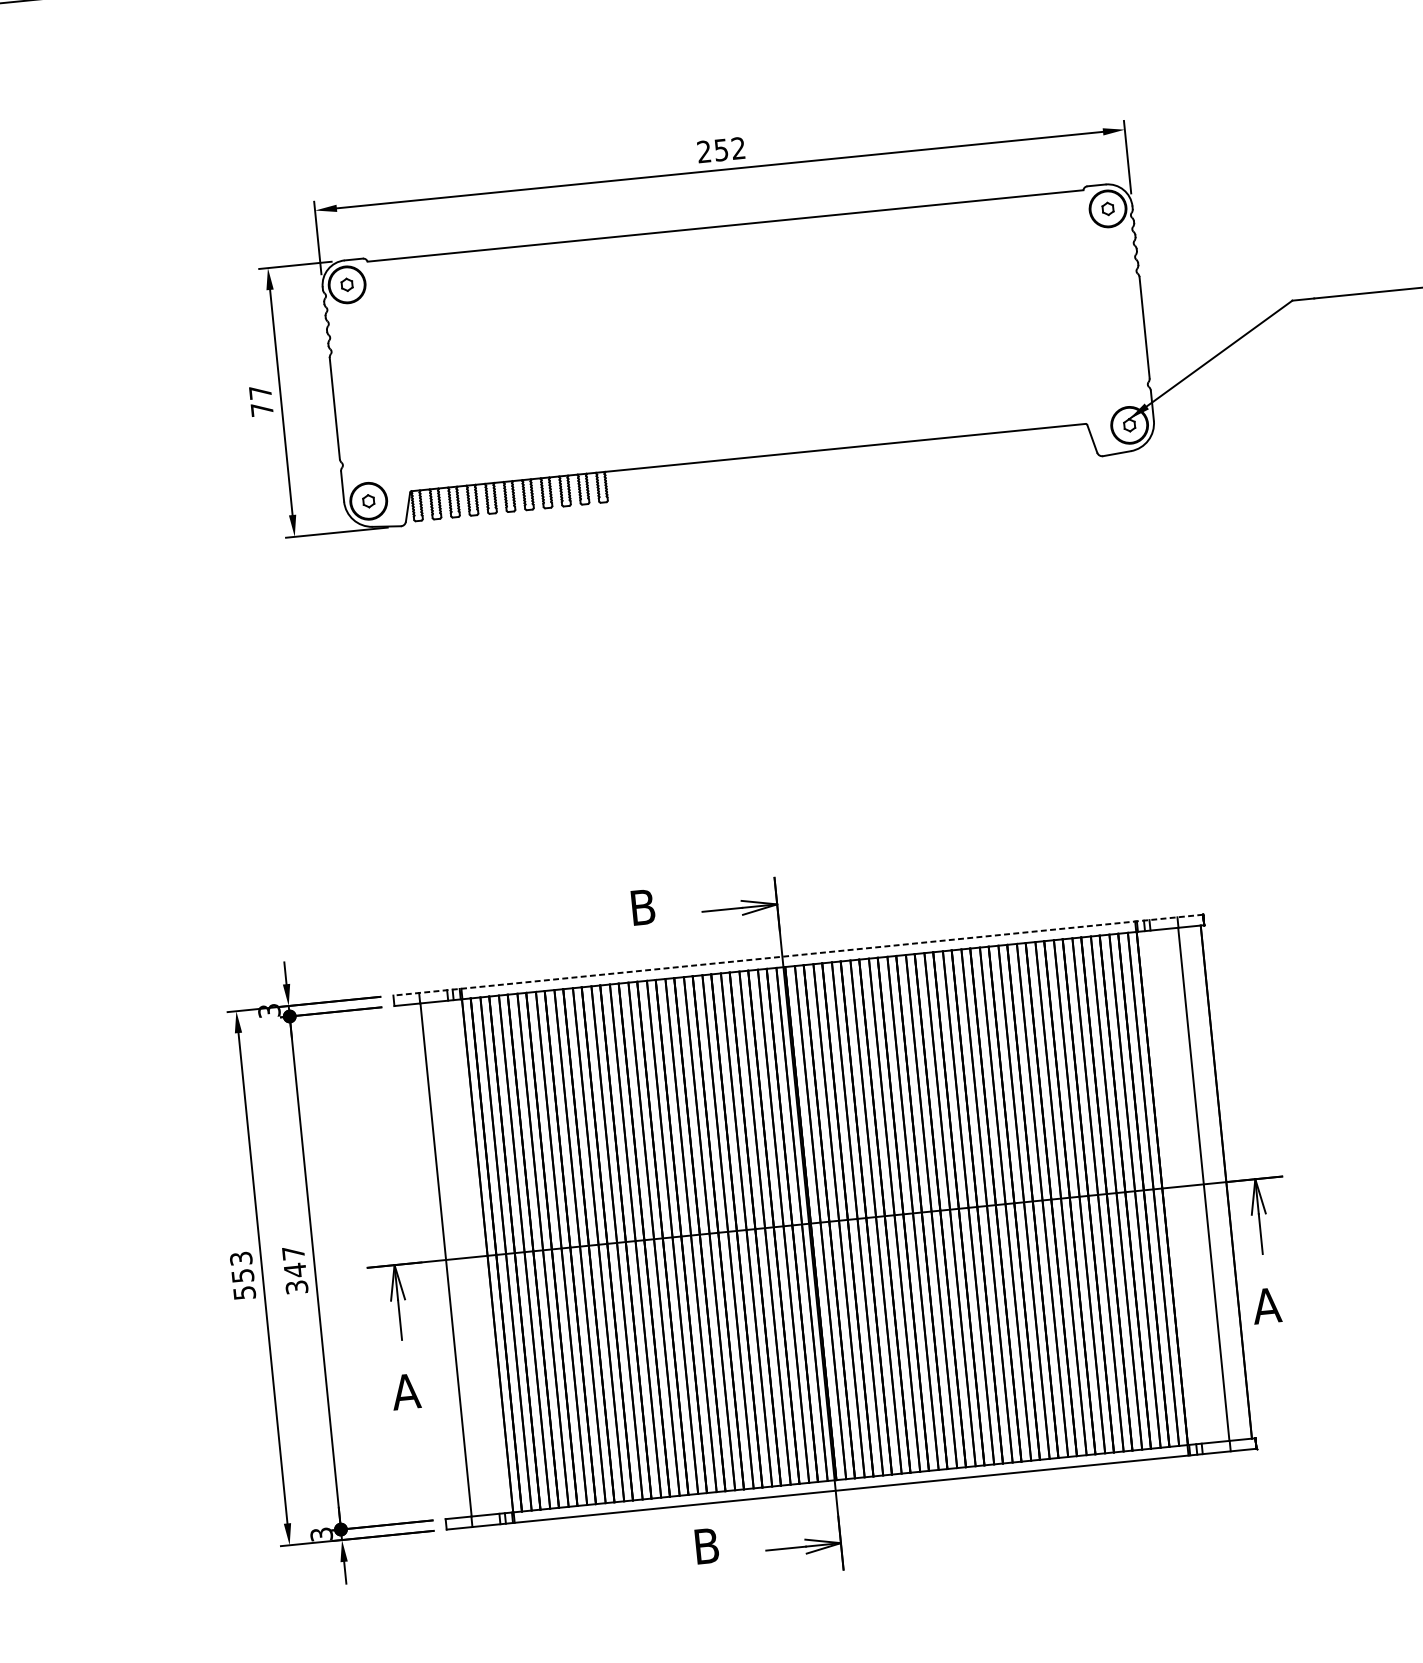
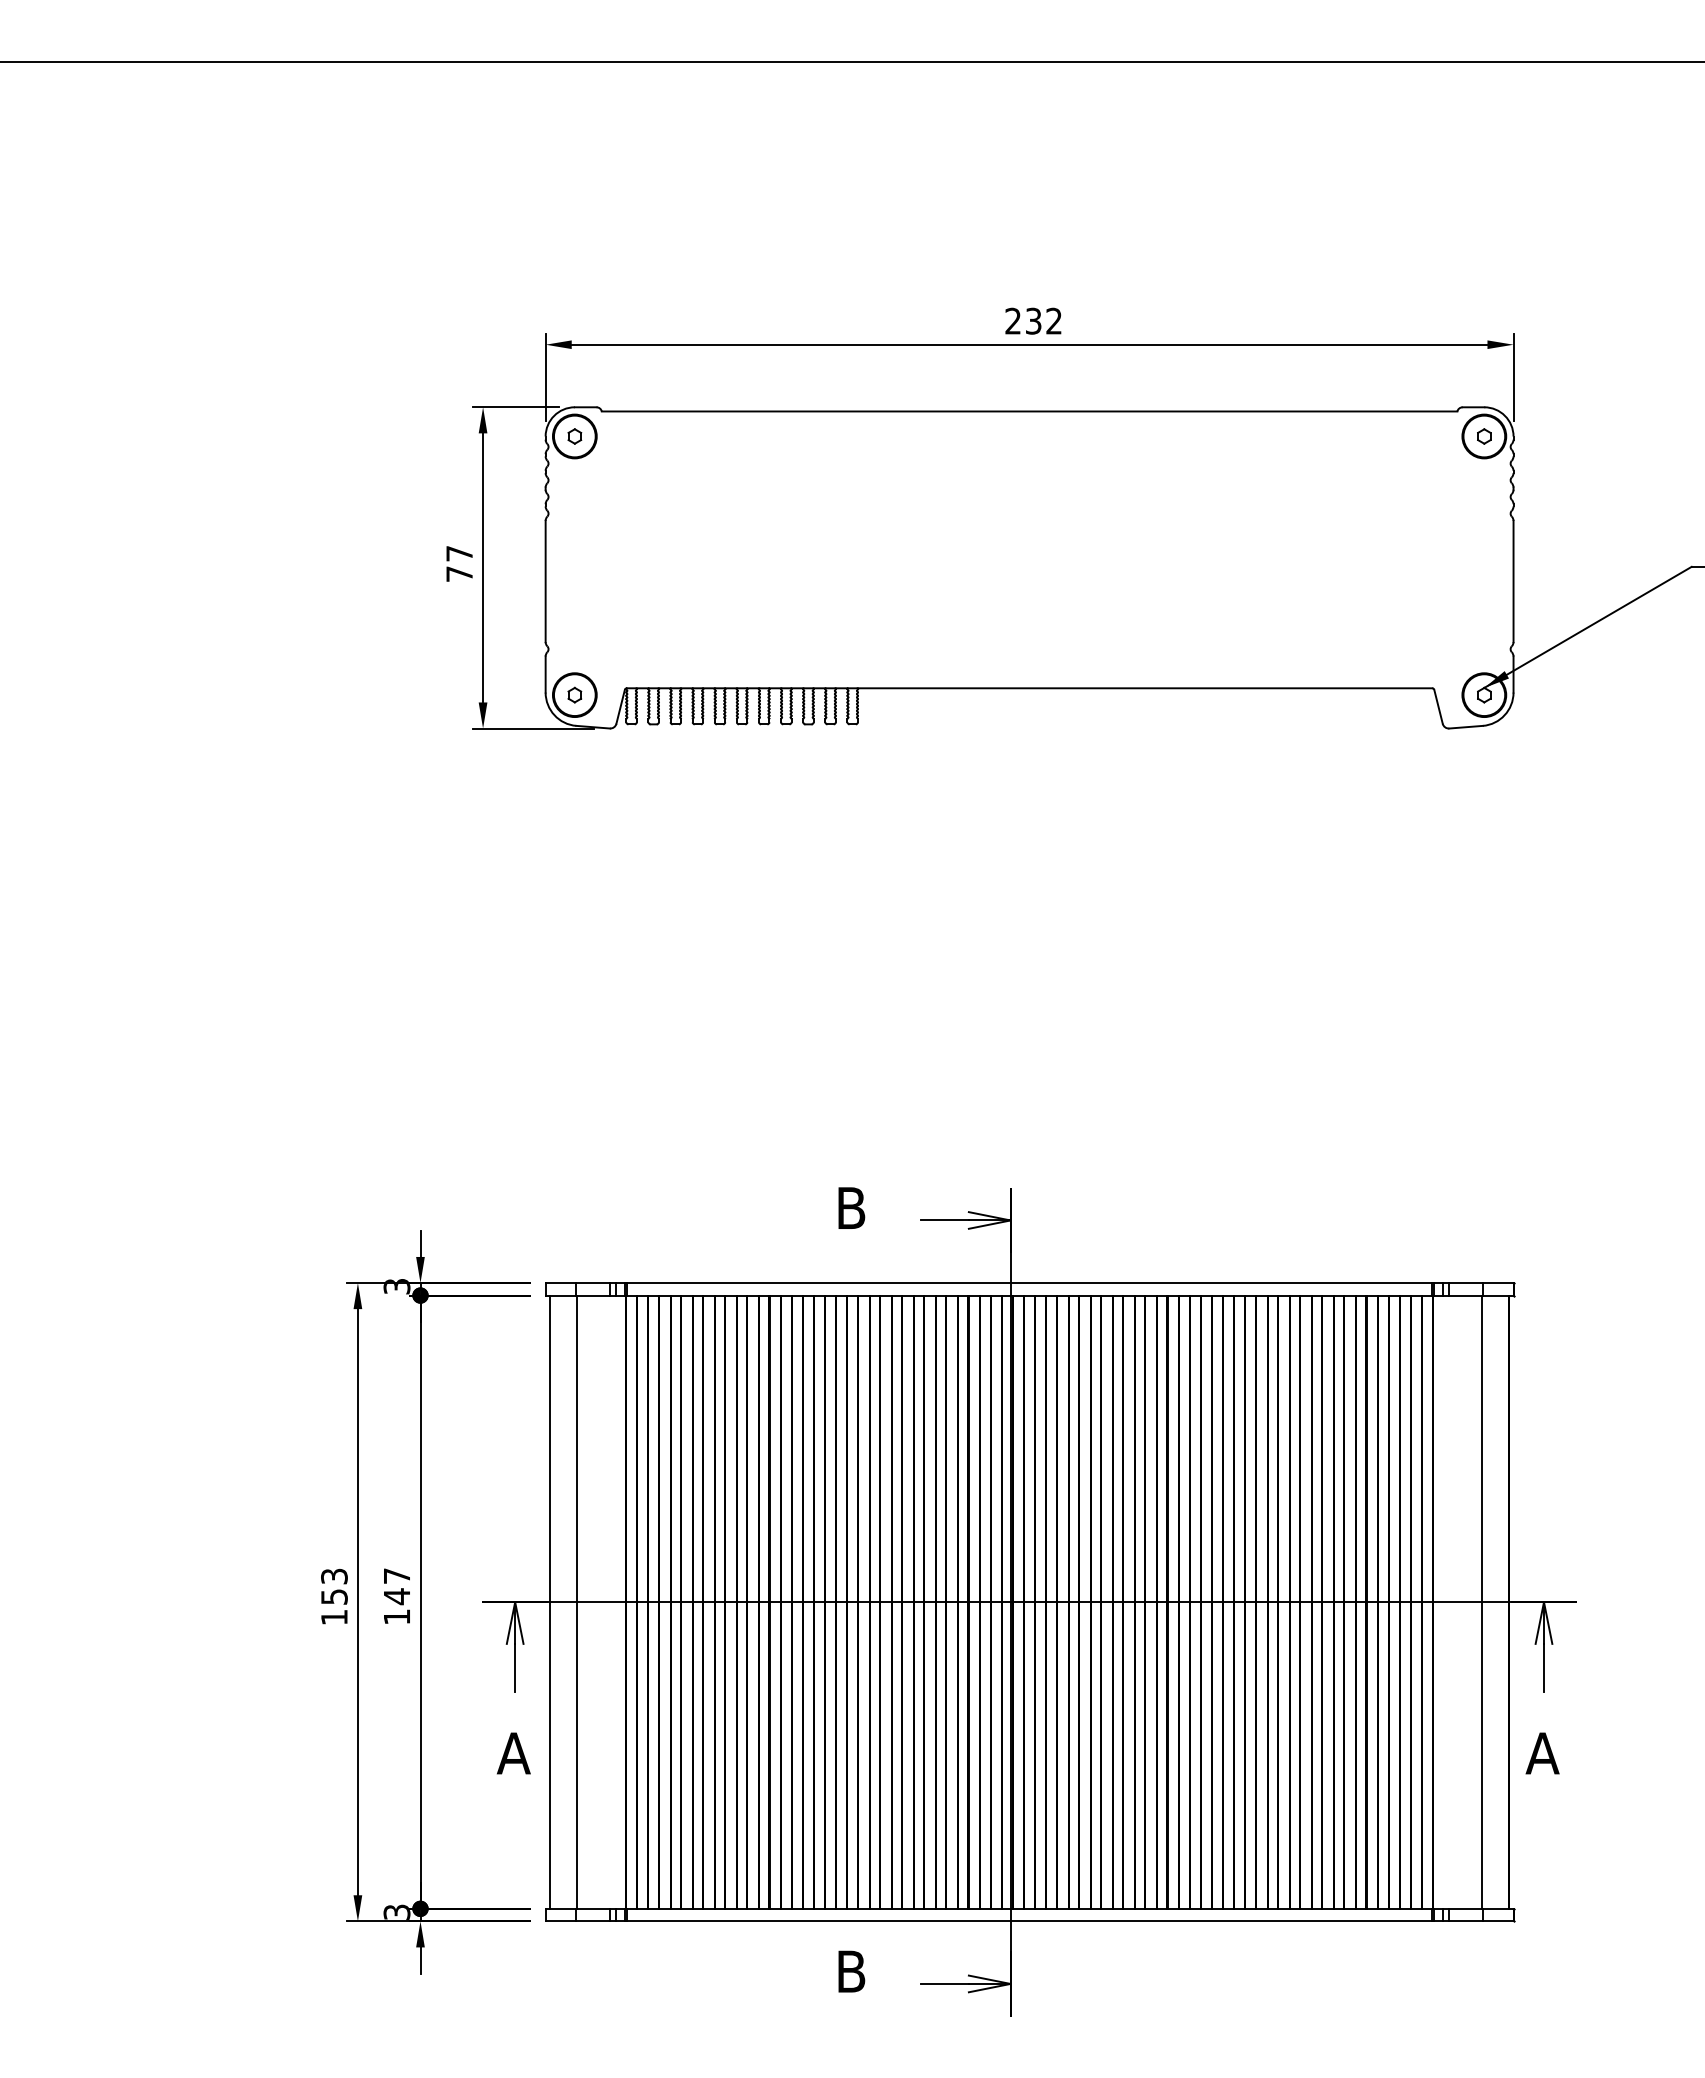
text: (721, 149) -> (1033, 320), 252 -> 232
line: (798, 955) -> (1029, 1283), dashed -> solid
line: (423, 1261) -> (549, 1601), added
text: (296, 1287) -> (396, 1616), 347 -> 147
text: (244, 1293) -> (334, 1617), 553 -> 153

